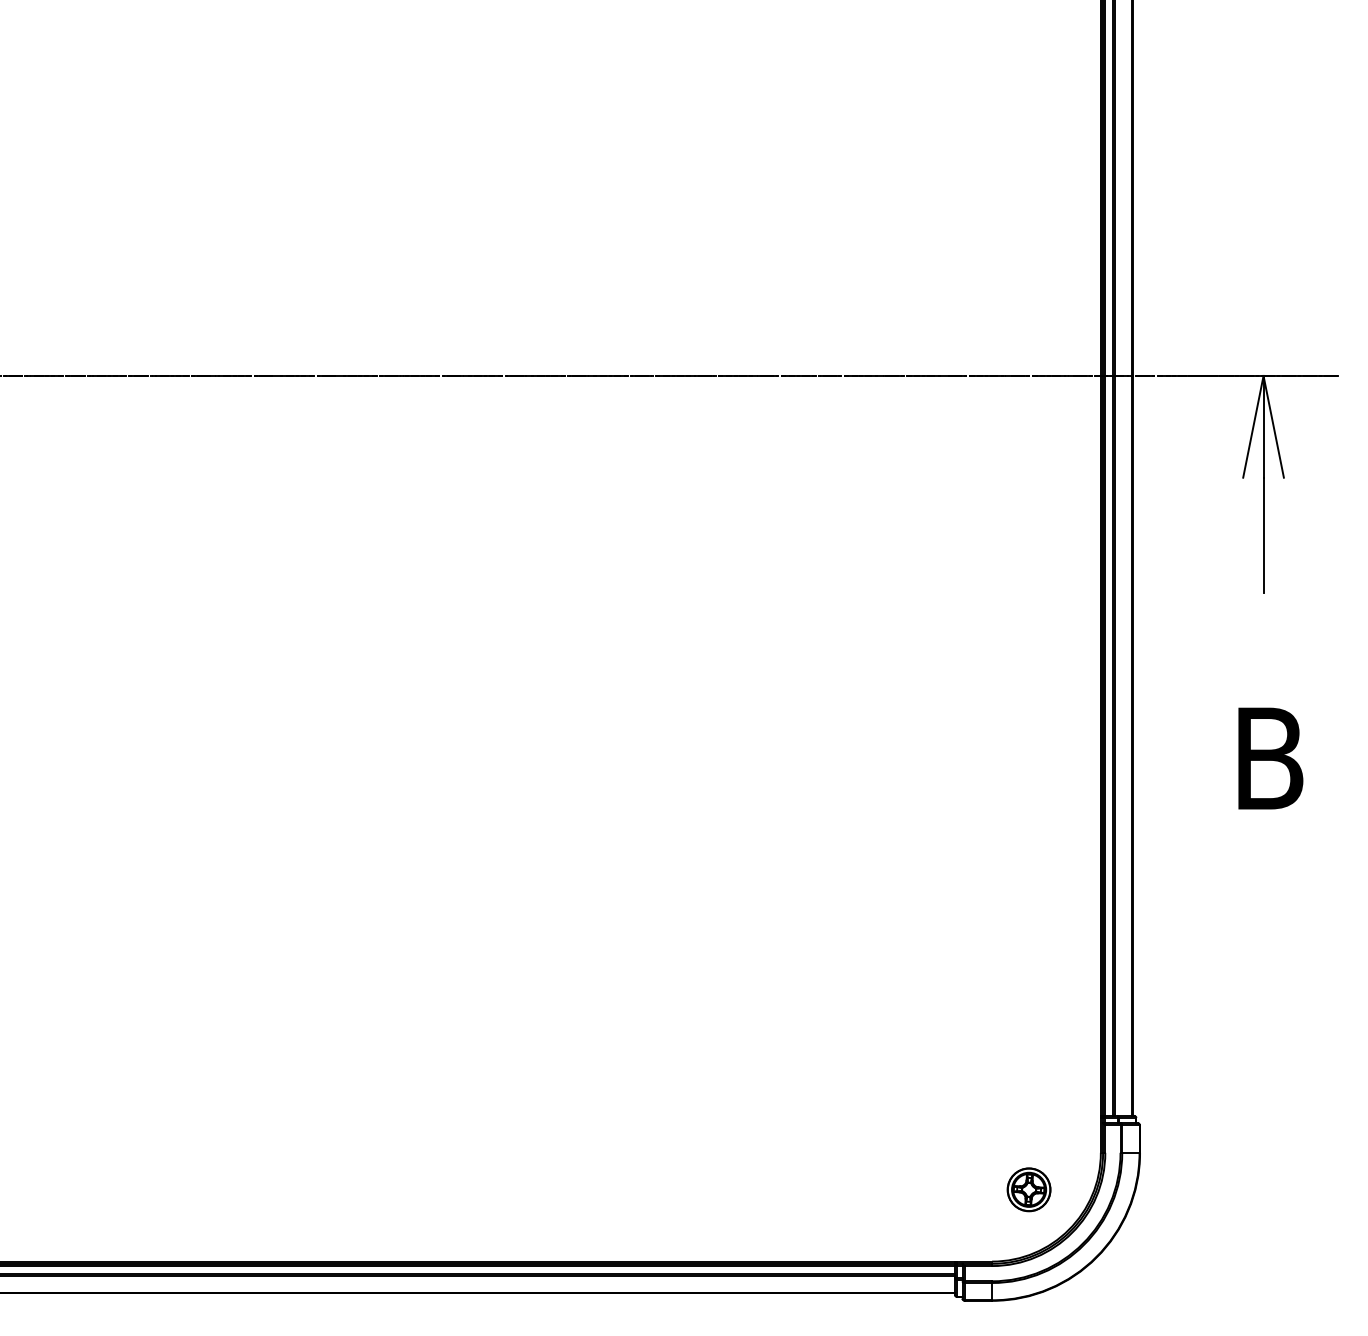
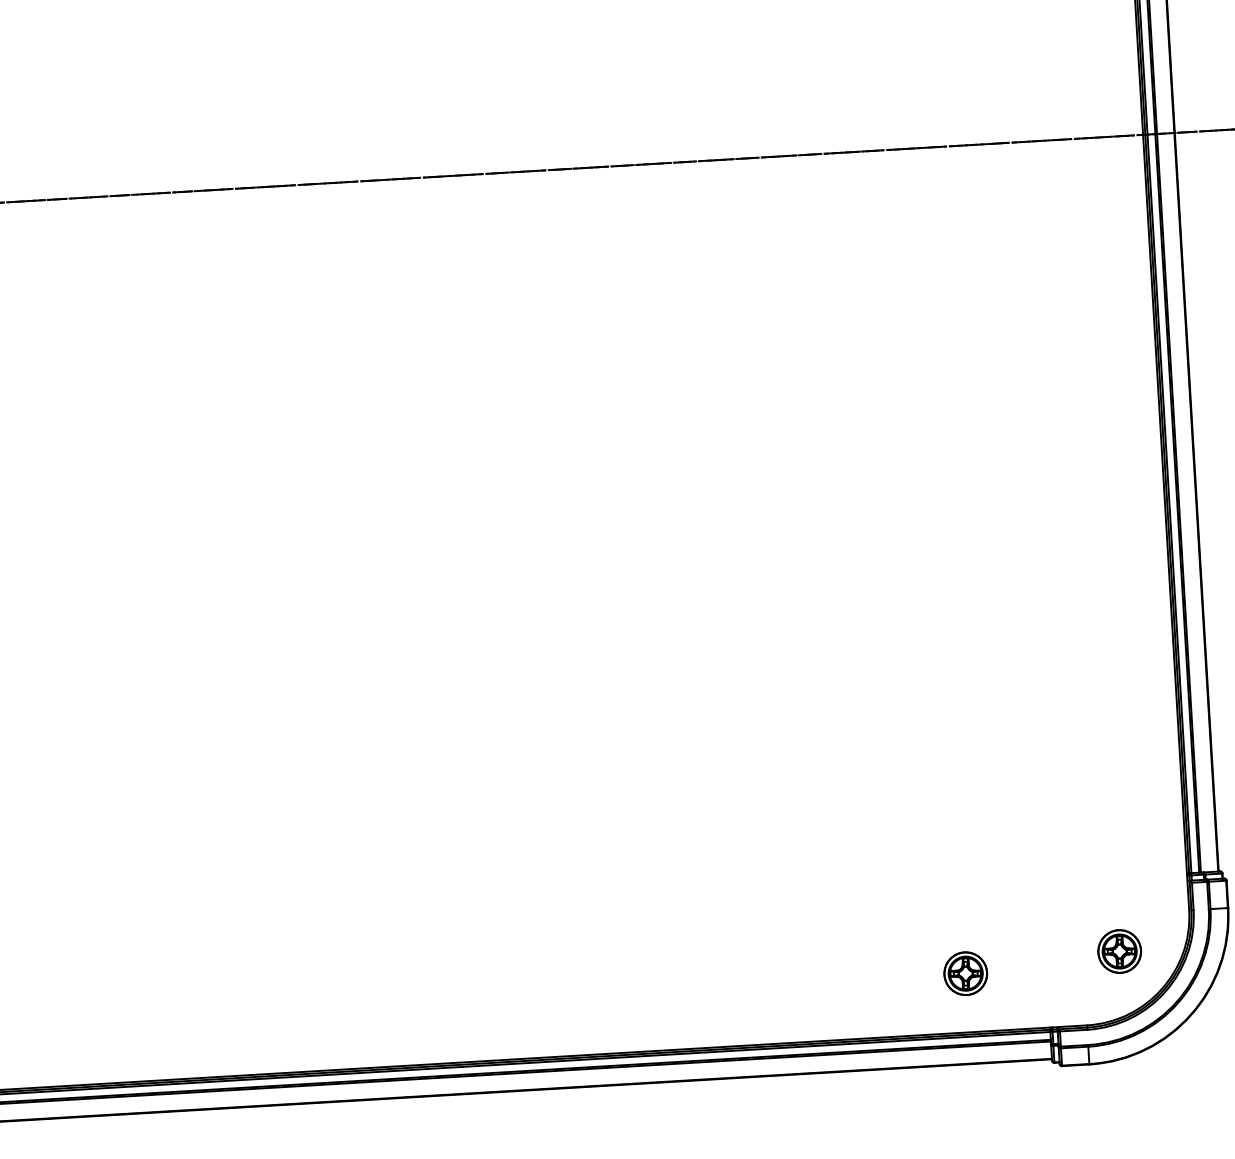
part: (873, 1202) -> (965, 973), added

